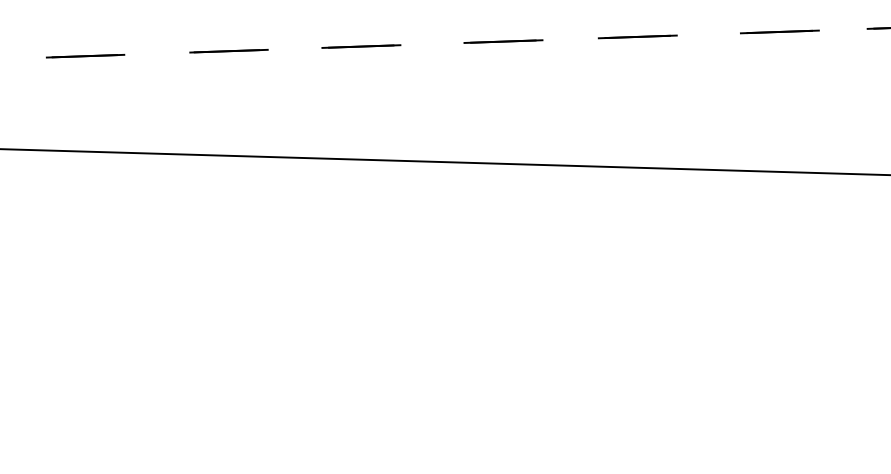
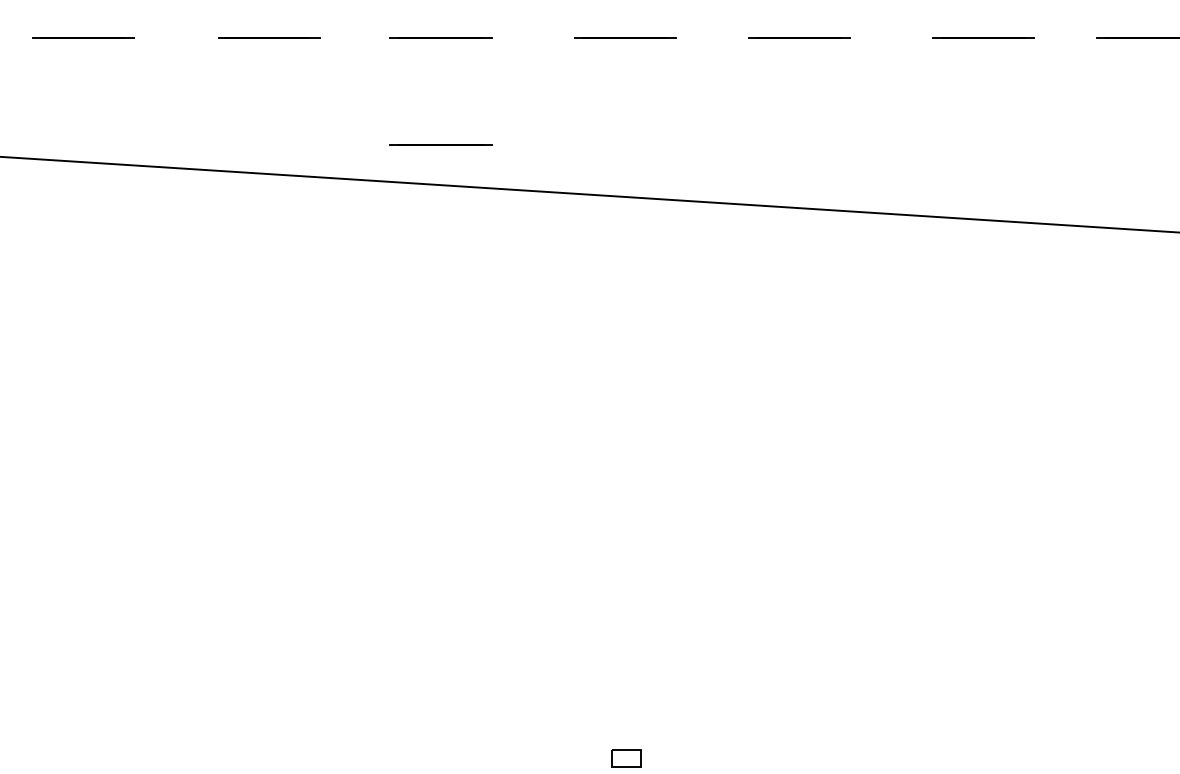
line: (363, 128) -> (440, 144), added

